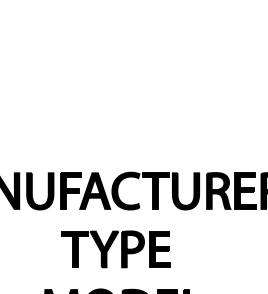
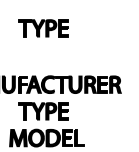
part: (115, 68) -> (43, 28), added

